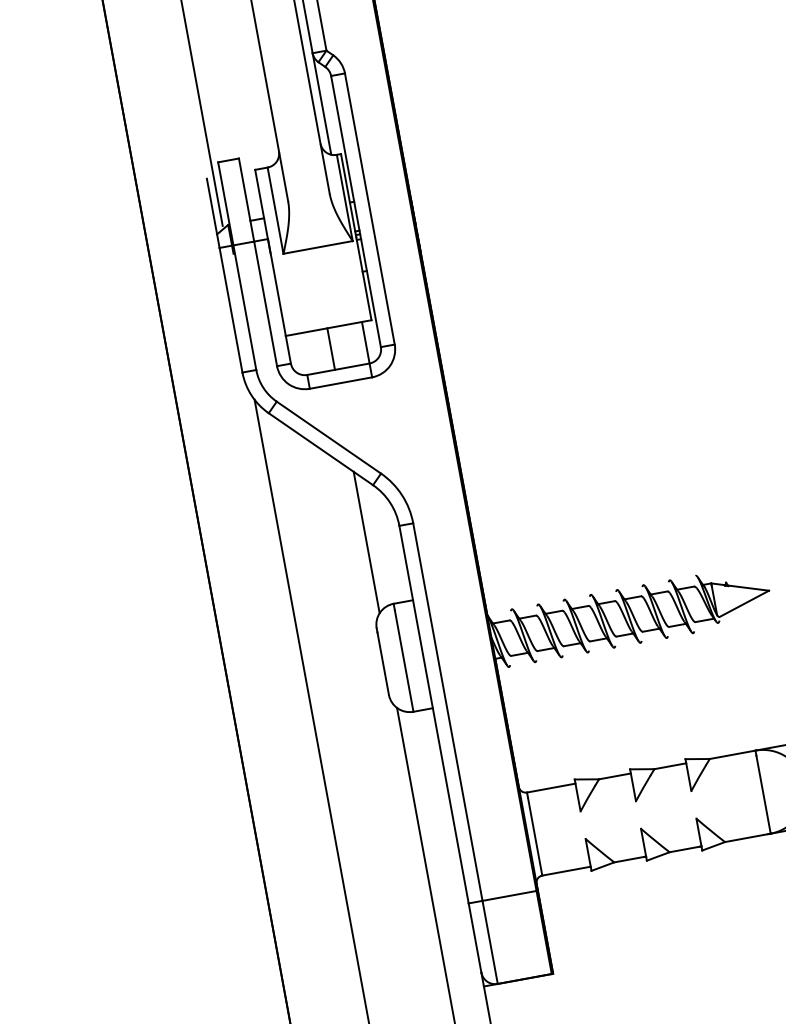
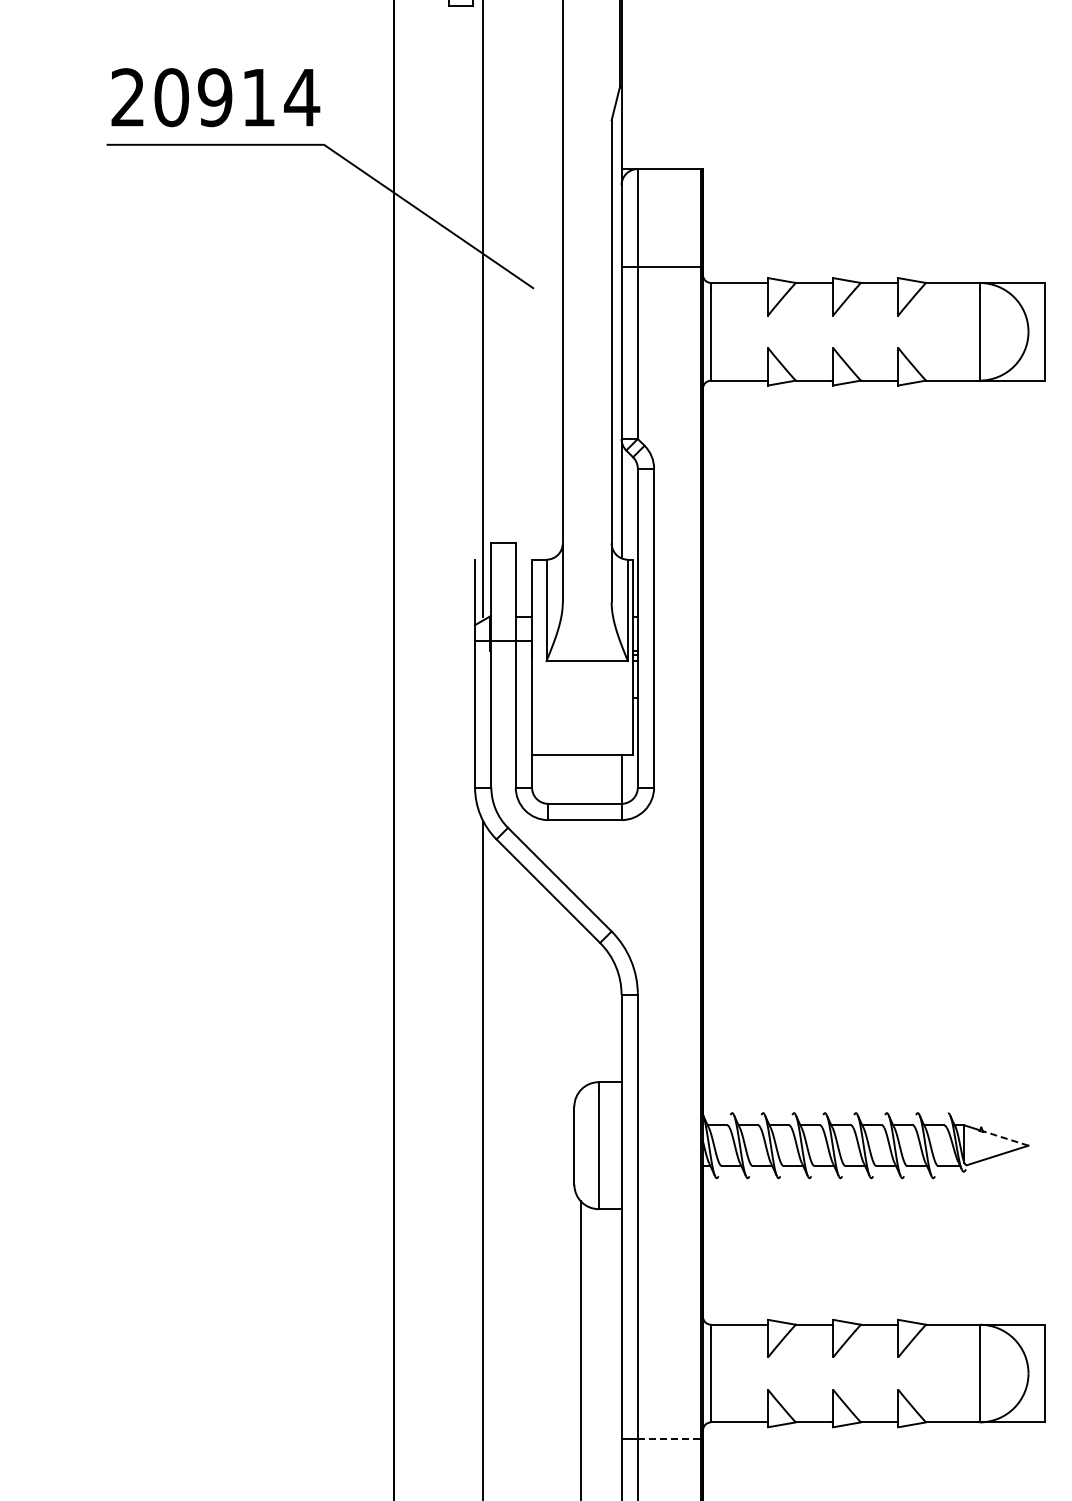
line: (330, 349) -> (580, 779), removed
line: (366, 542) -> (580, 1006), removed
line: (748, 588) -> (1005, 1138), solid -> dashed
line: (509, 895) -> (669, 1438), solid -> dashed

